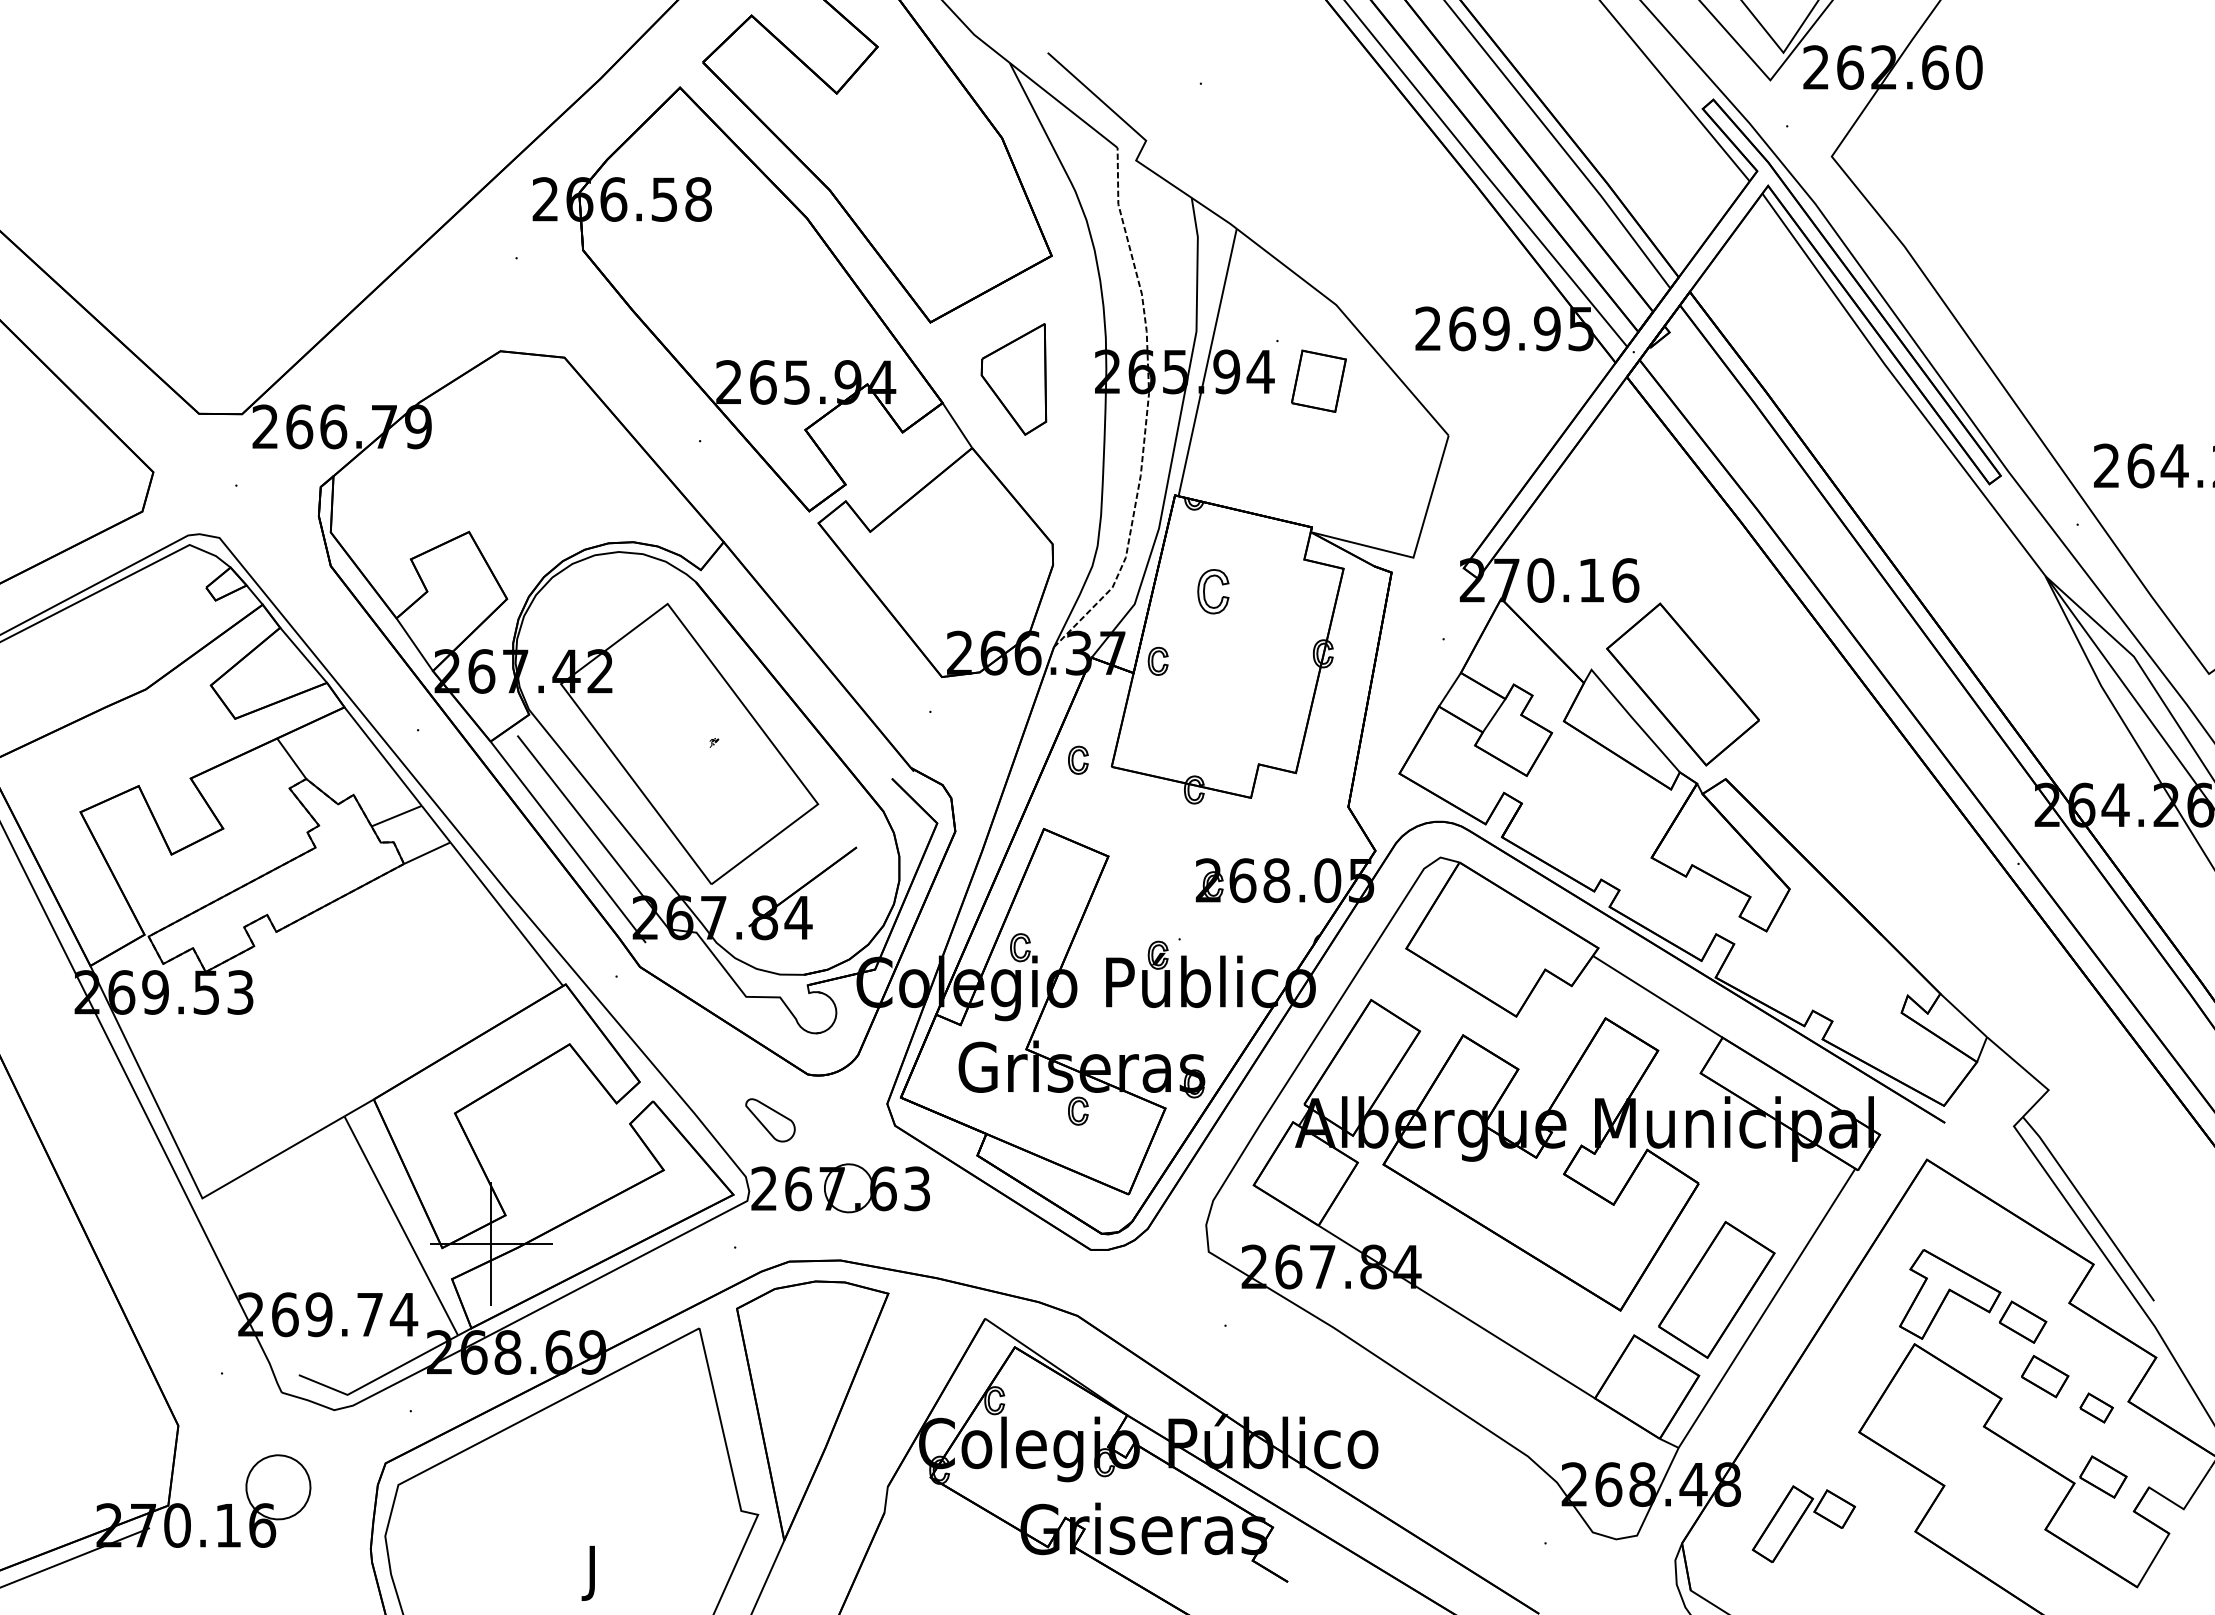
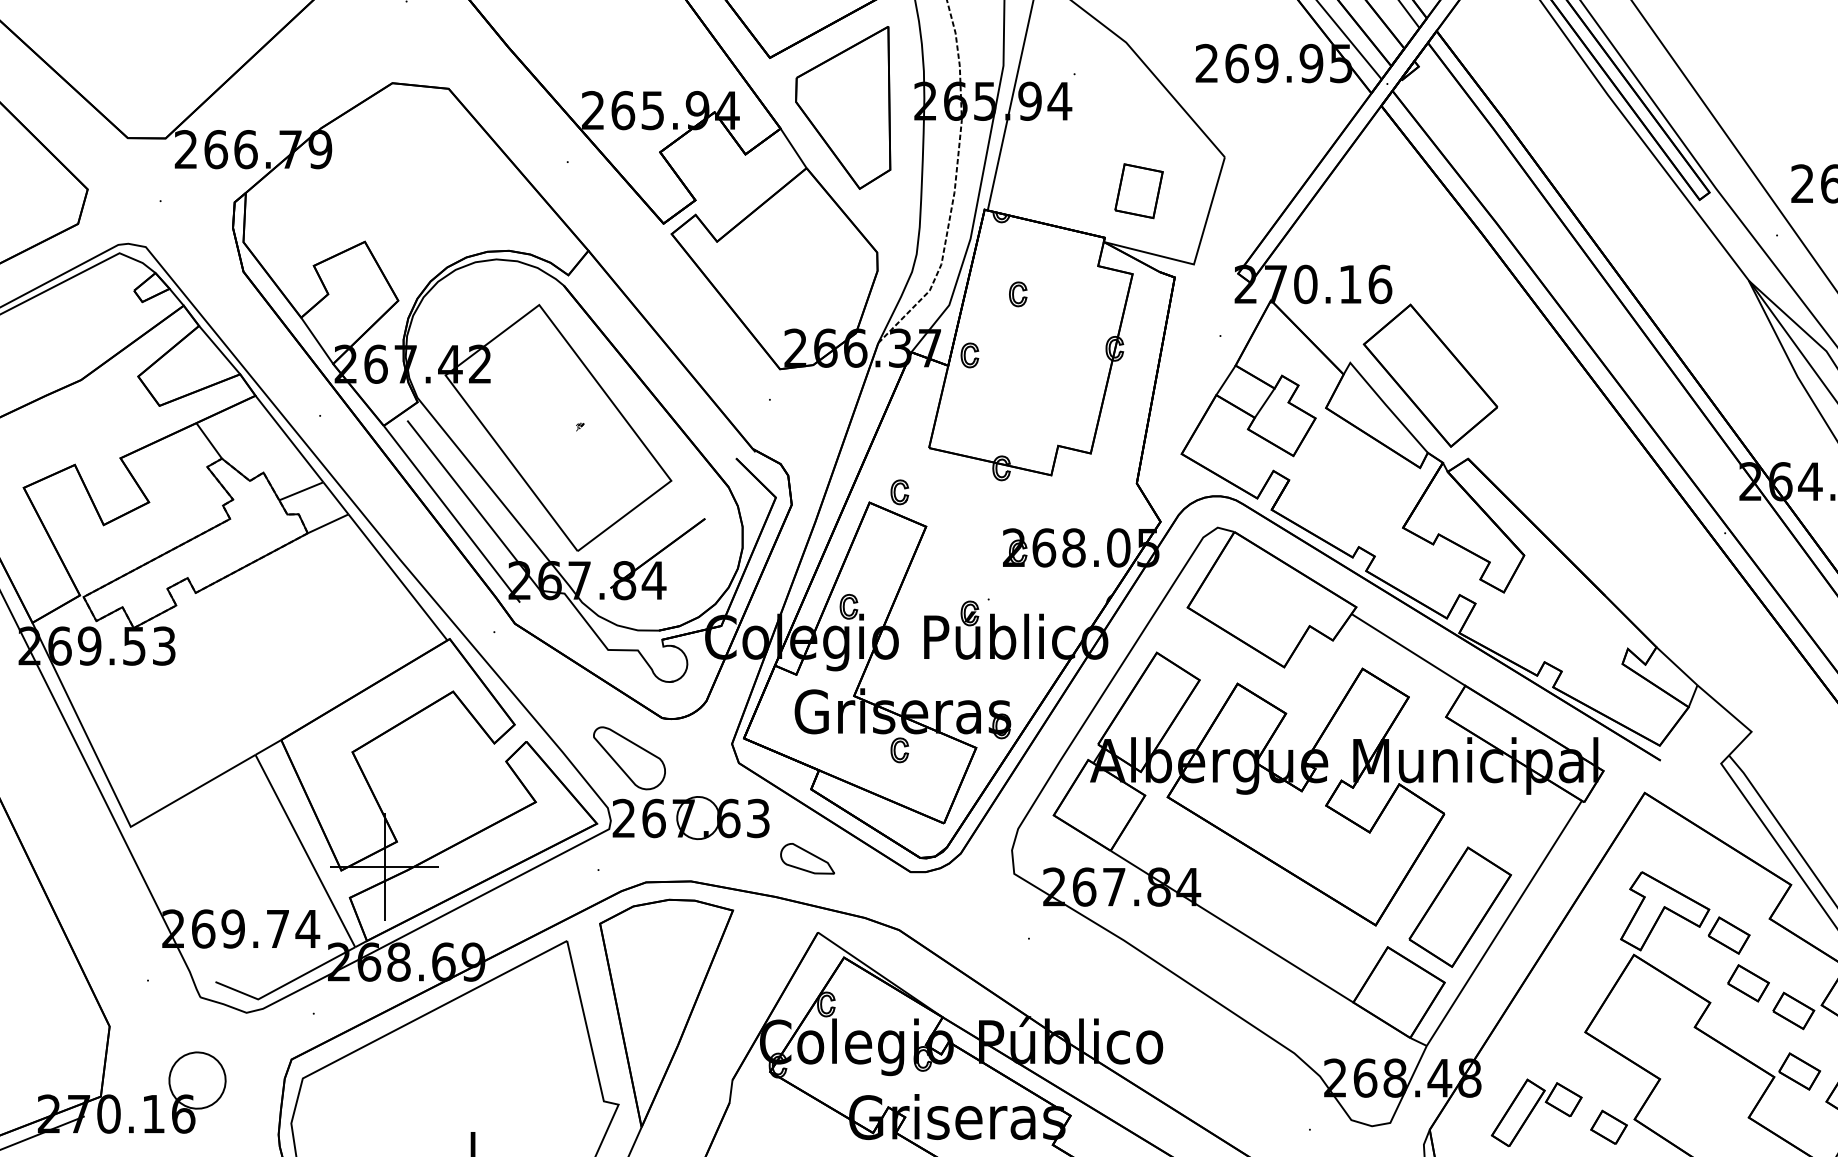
part: (1013, 379) -> (842, 107), size x1.67
part: (1318, 380) -> (1138, 190), moved
part: (1212, 591) -> (1017, 294), size x0.62
part: (1078, 759) -> (899, 491), moved
part: (770, 1120) -> (629, 758), size x1.67
part: (973, 1234) -> (807, 858), added
part: (2096, 1407) -> (1793, 1010), size x1.43
part: (1885, 1540) -> (1608, 1127), added

